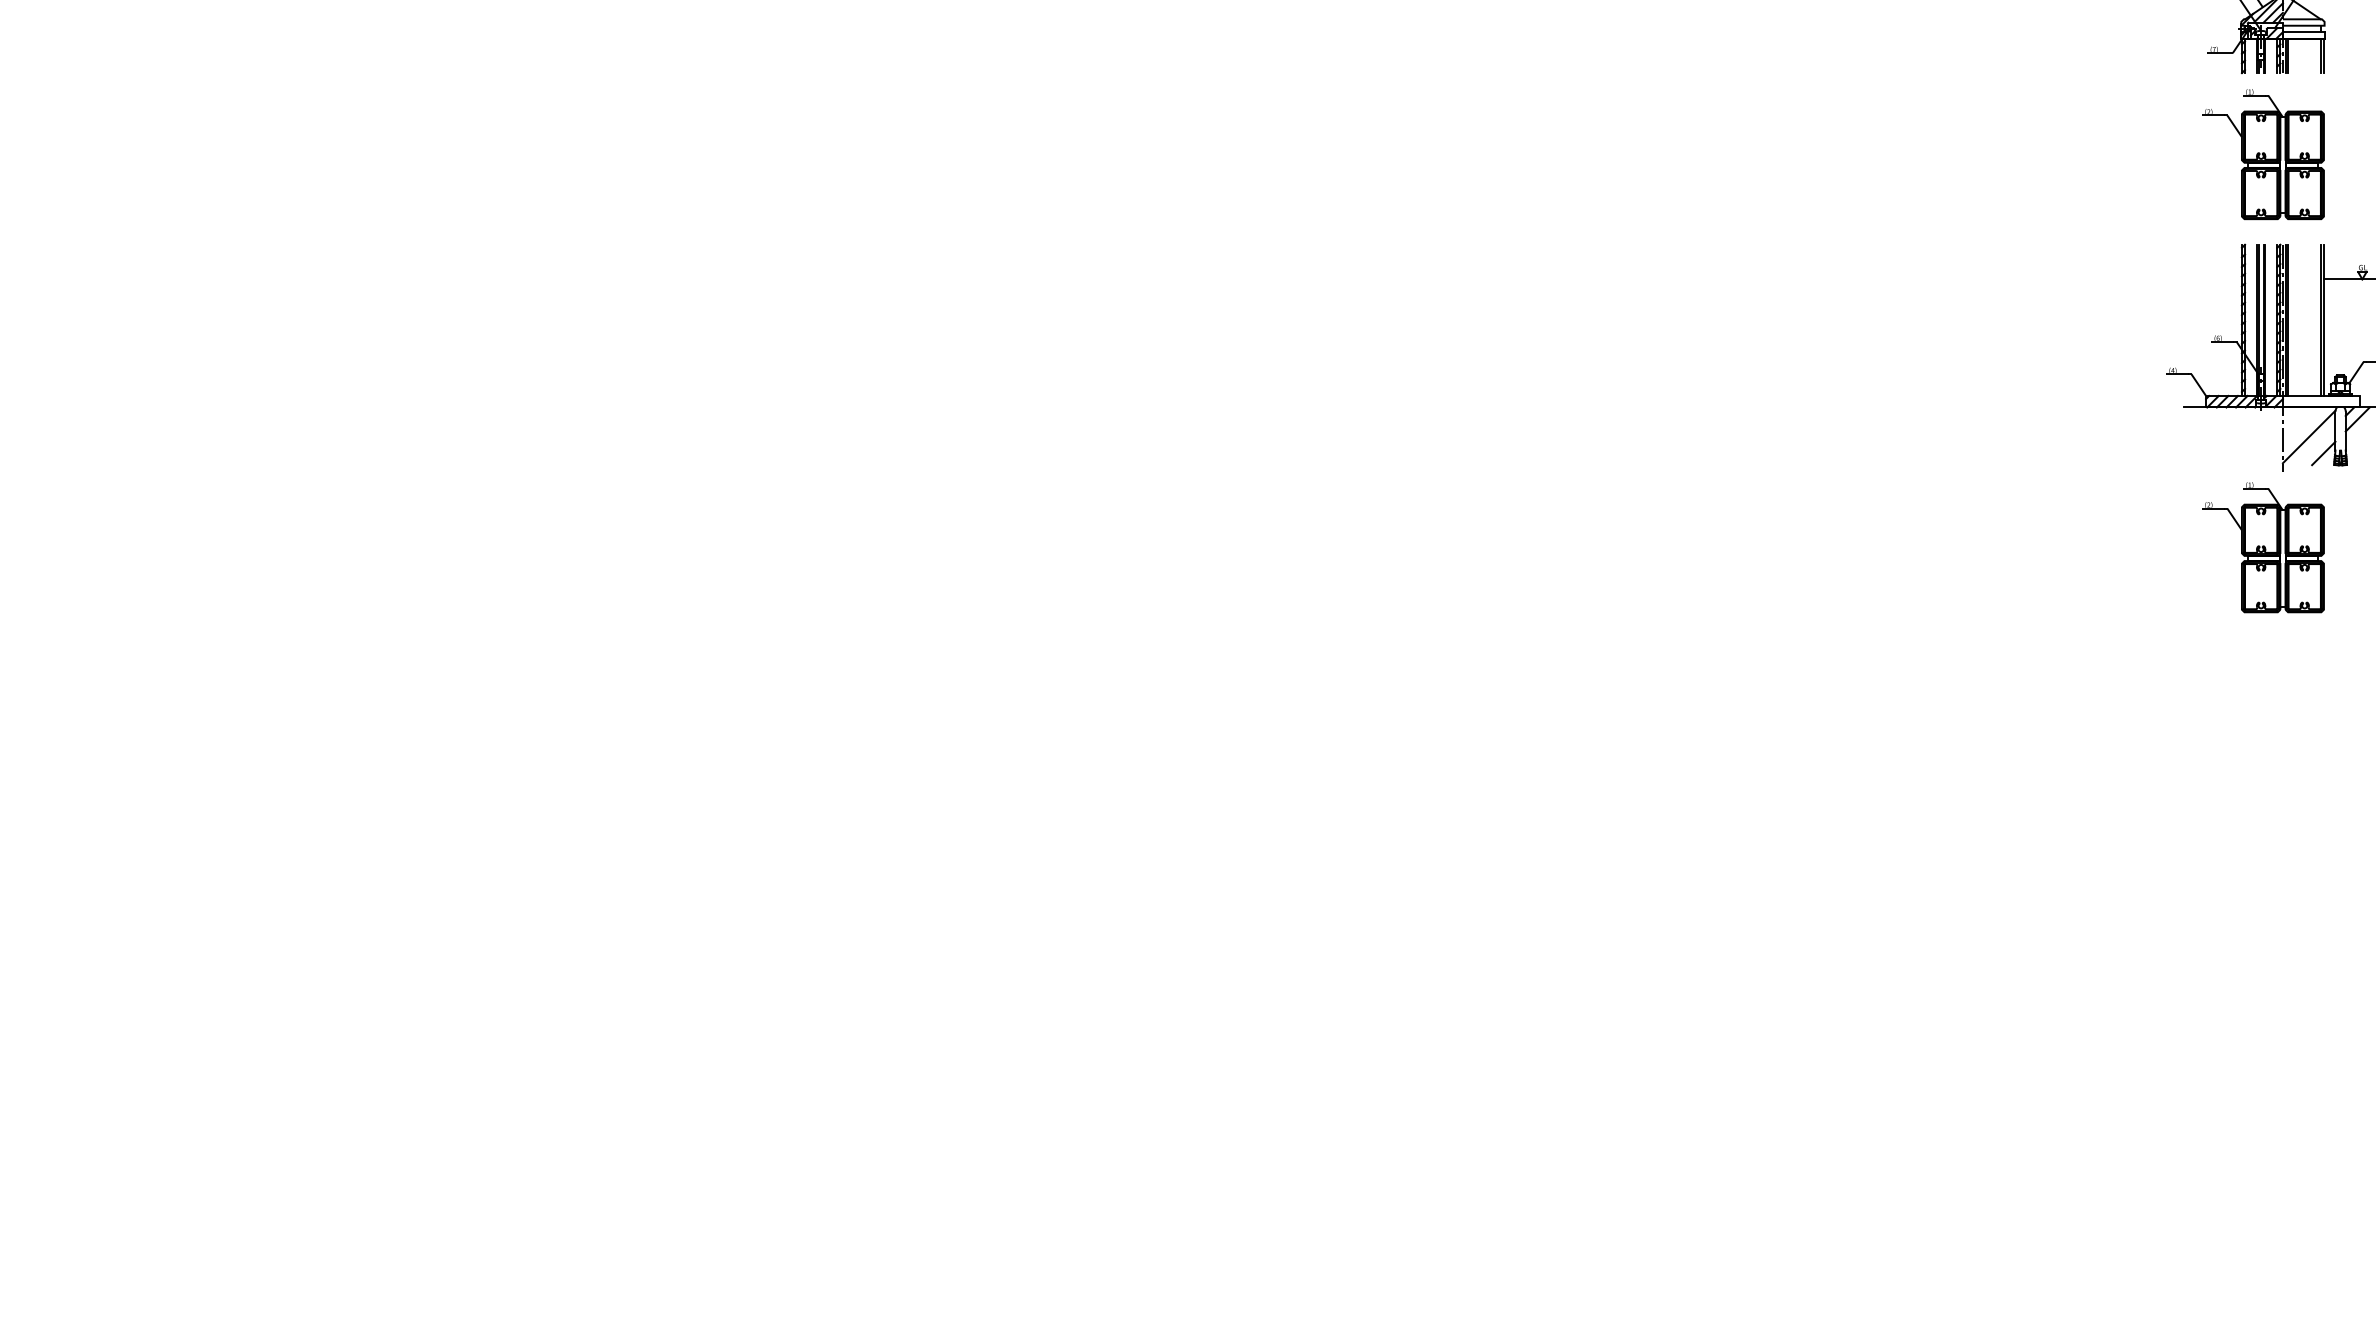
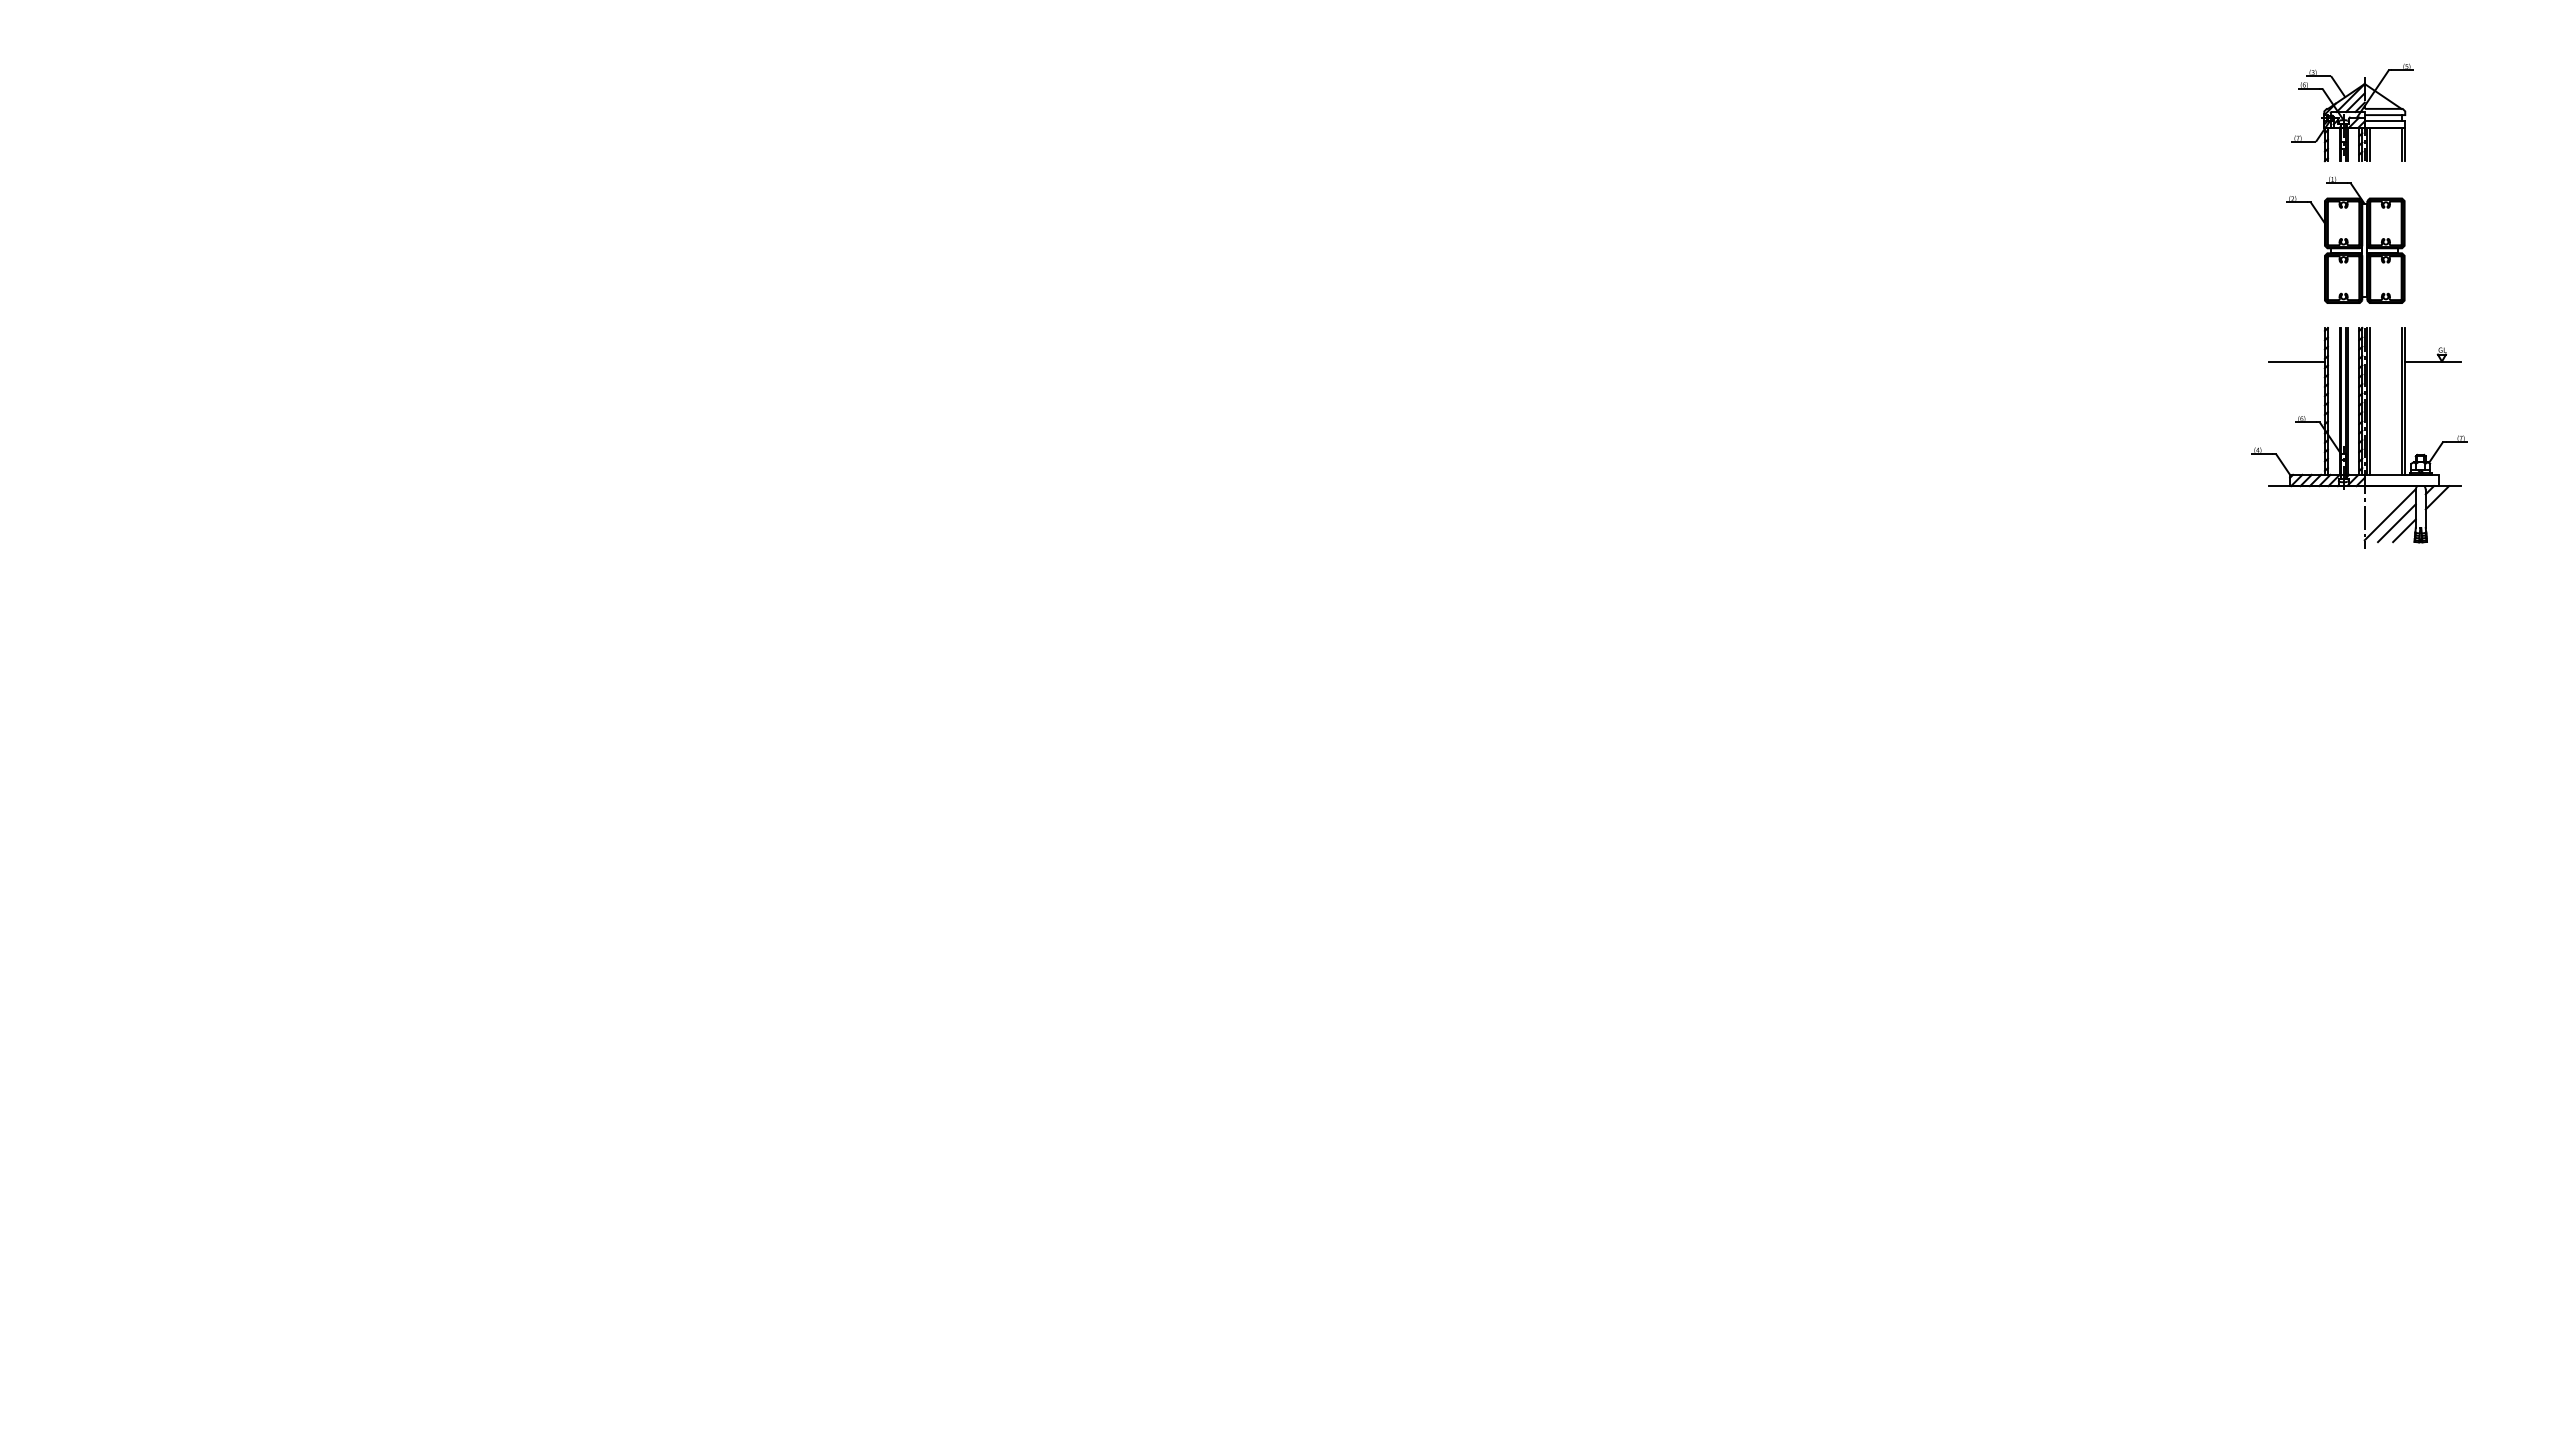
line: (2212, 279) -> (2296, 361), added
line: (2315, 445) -> (2396, 523), added
part: (2263, 546) -> (2345, 621), removed

